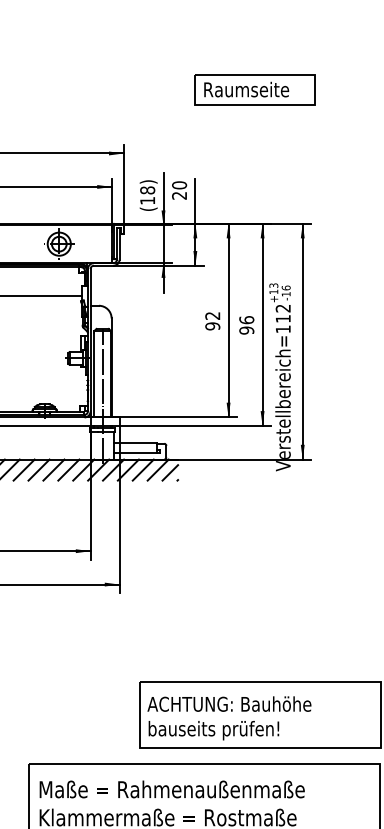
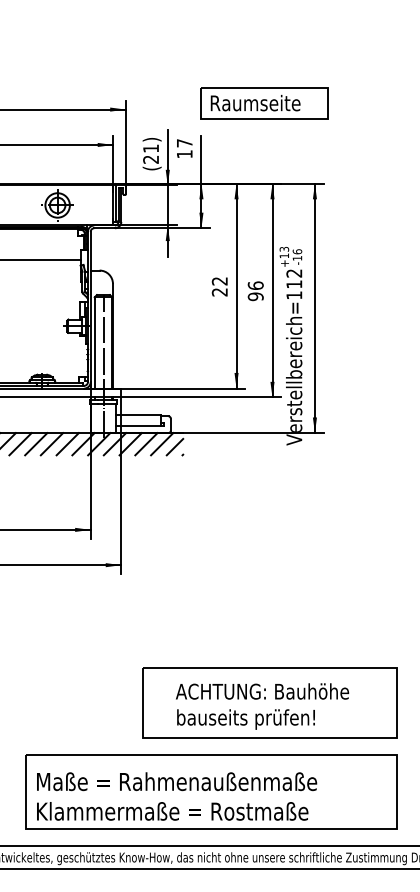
part: (255, 89) -> (264, 103), moved
text: (179, 190) -> (184, 148), 20 -> 17
text: (148, 195) -> (151, 153), 18 -> 21
text: (212, 326) -> (219, 292), 92 -> 22
text: (229, 718) -> (262, 706), moved

